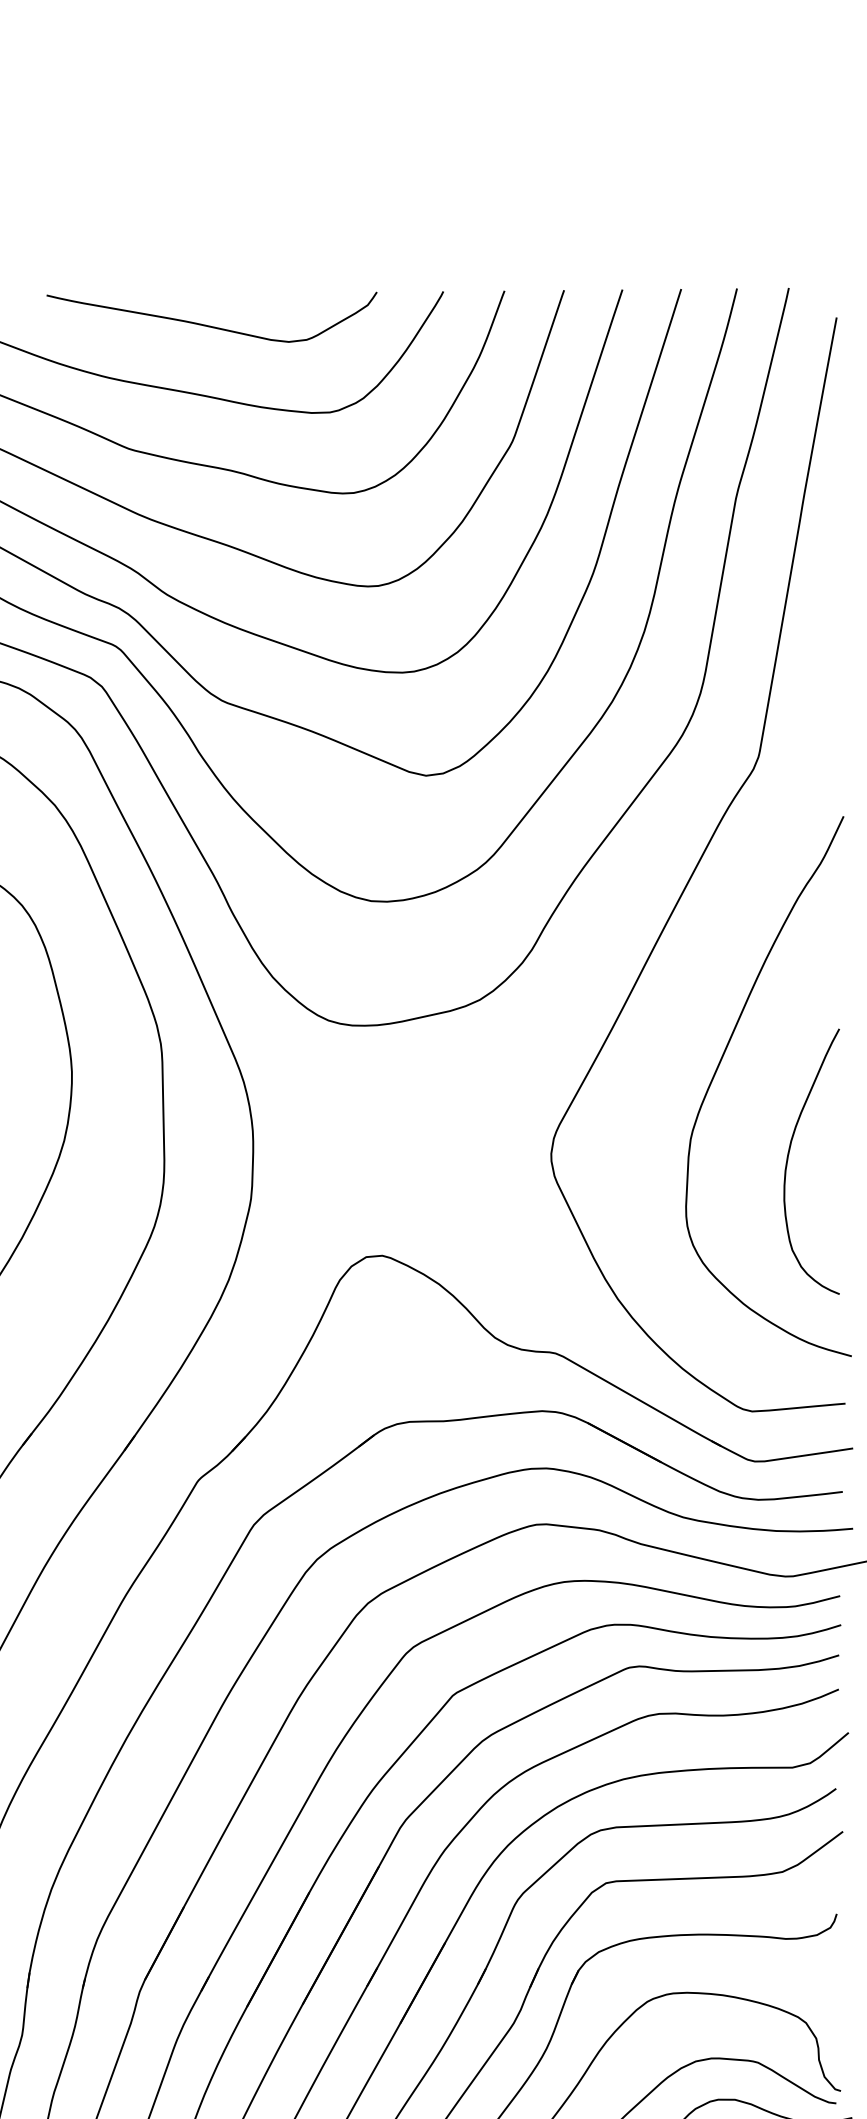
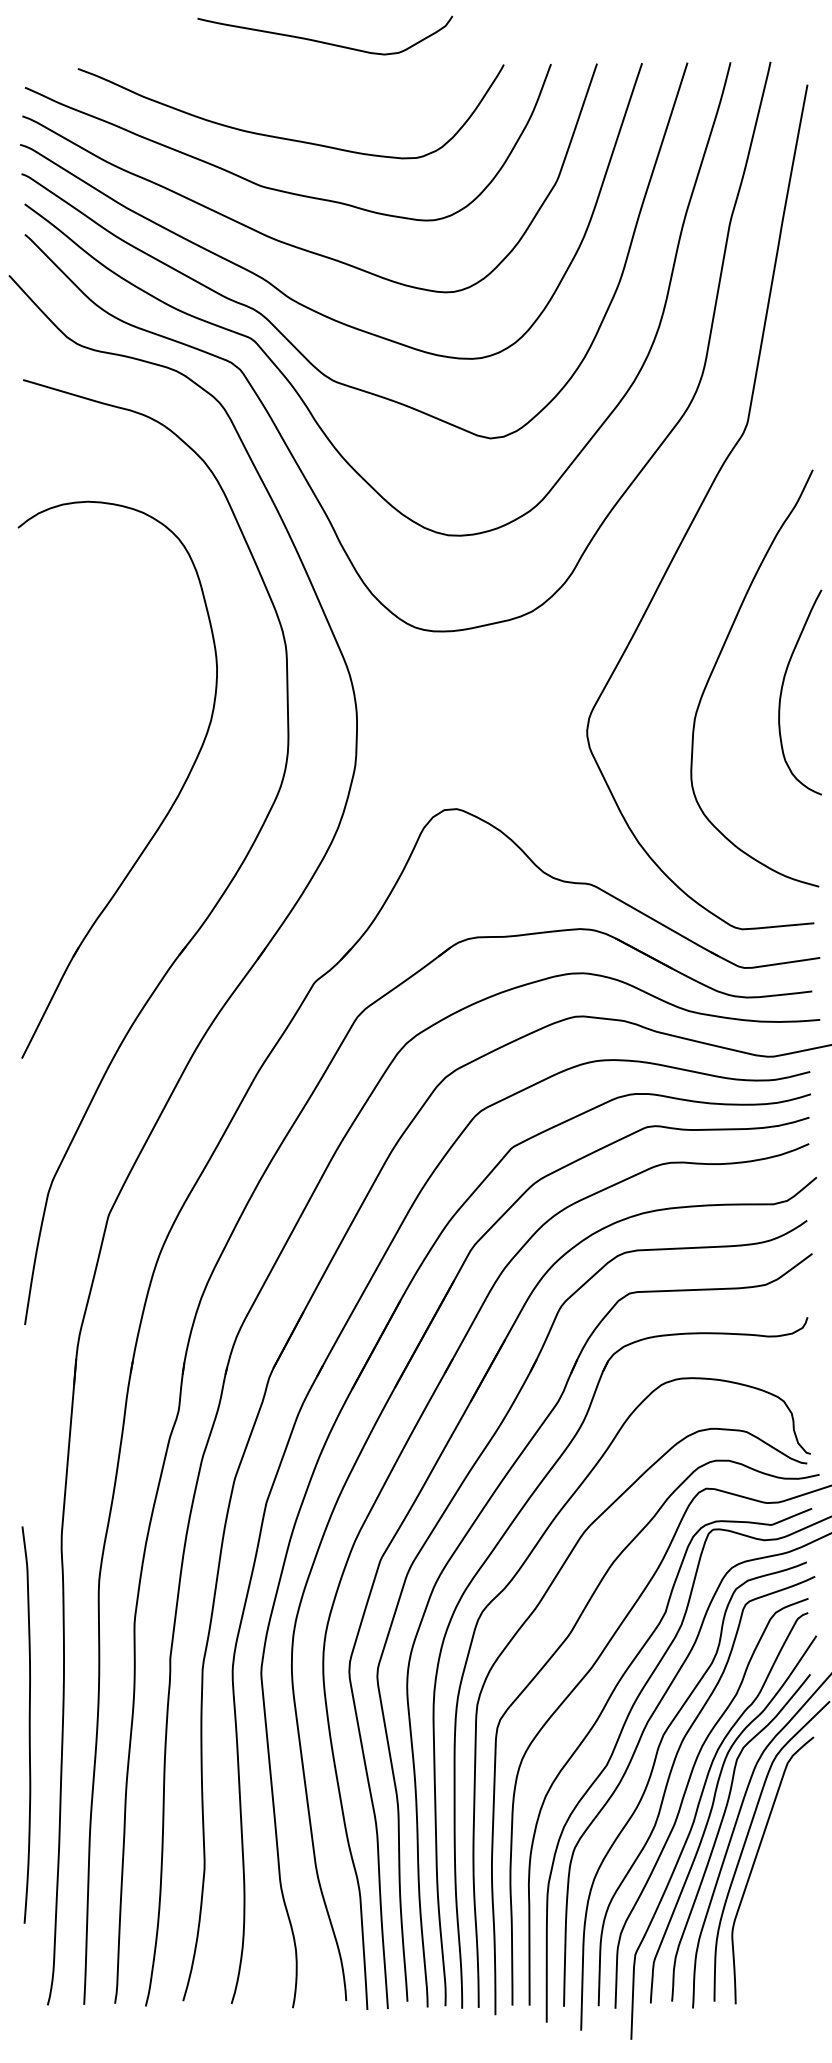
curve: (209, 325) -> (323, 41), moved
curve: (788, 1161) -> (782, 692), moved

